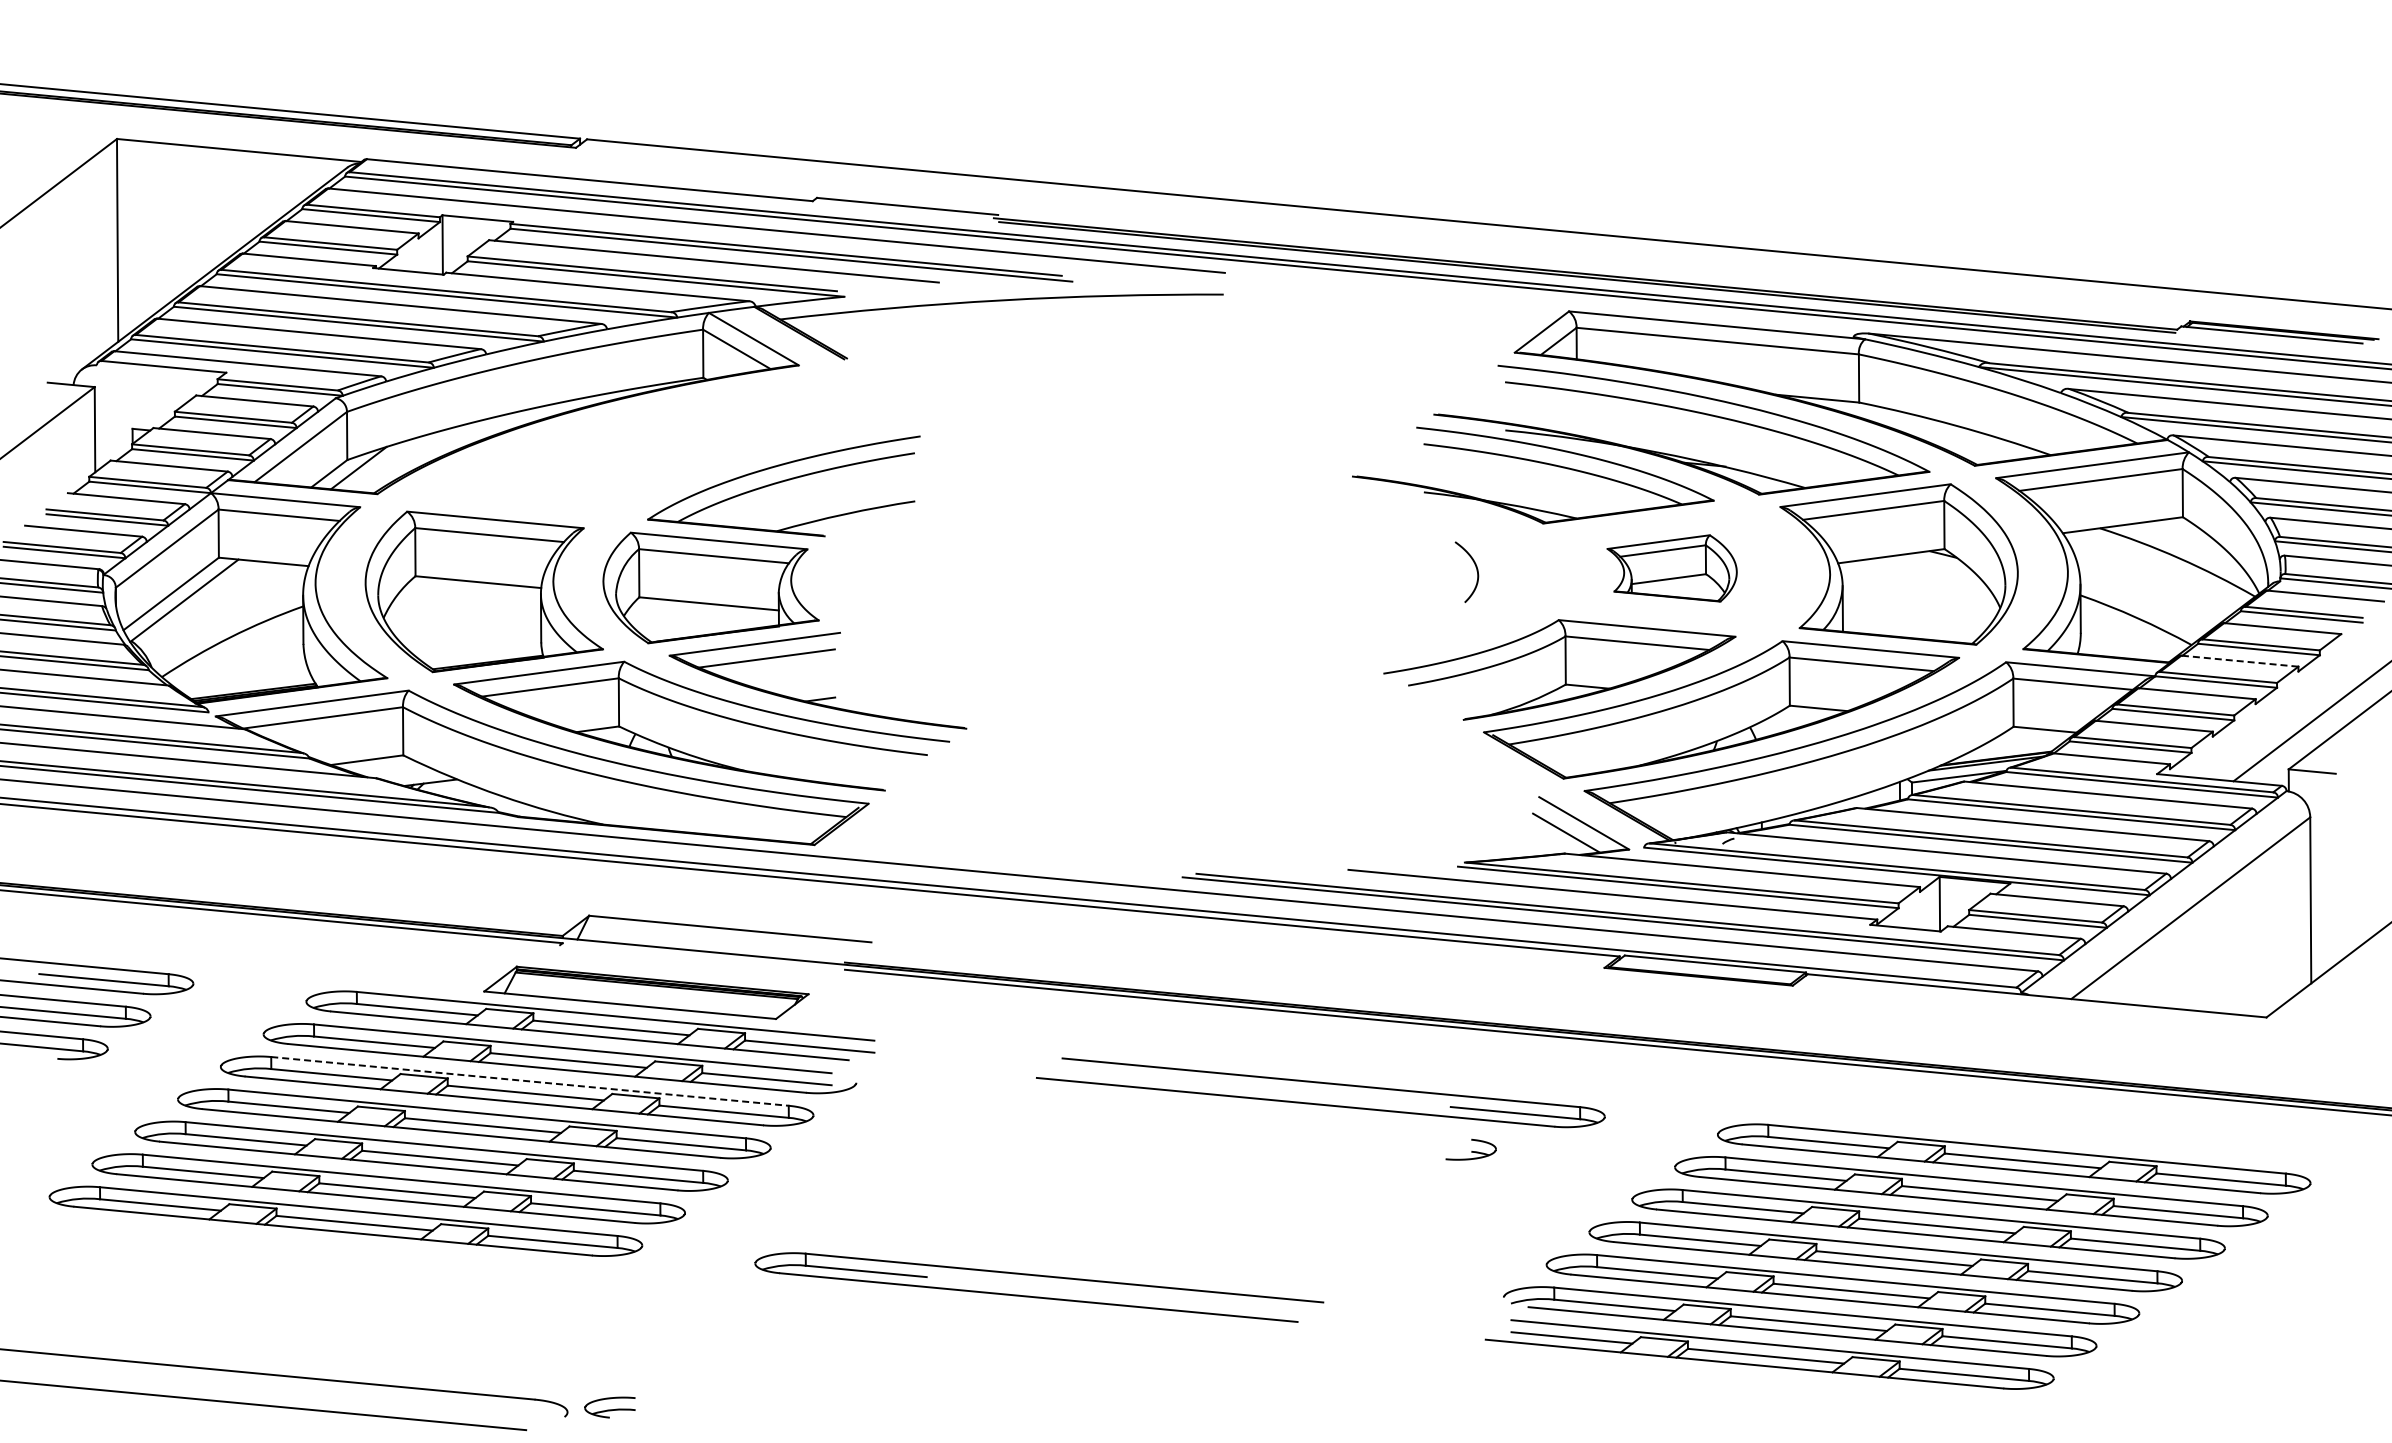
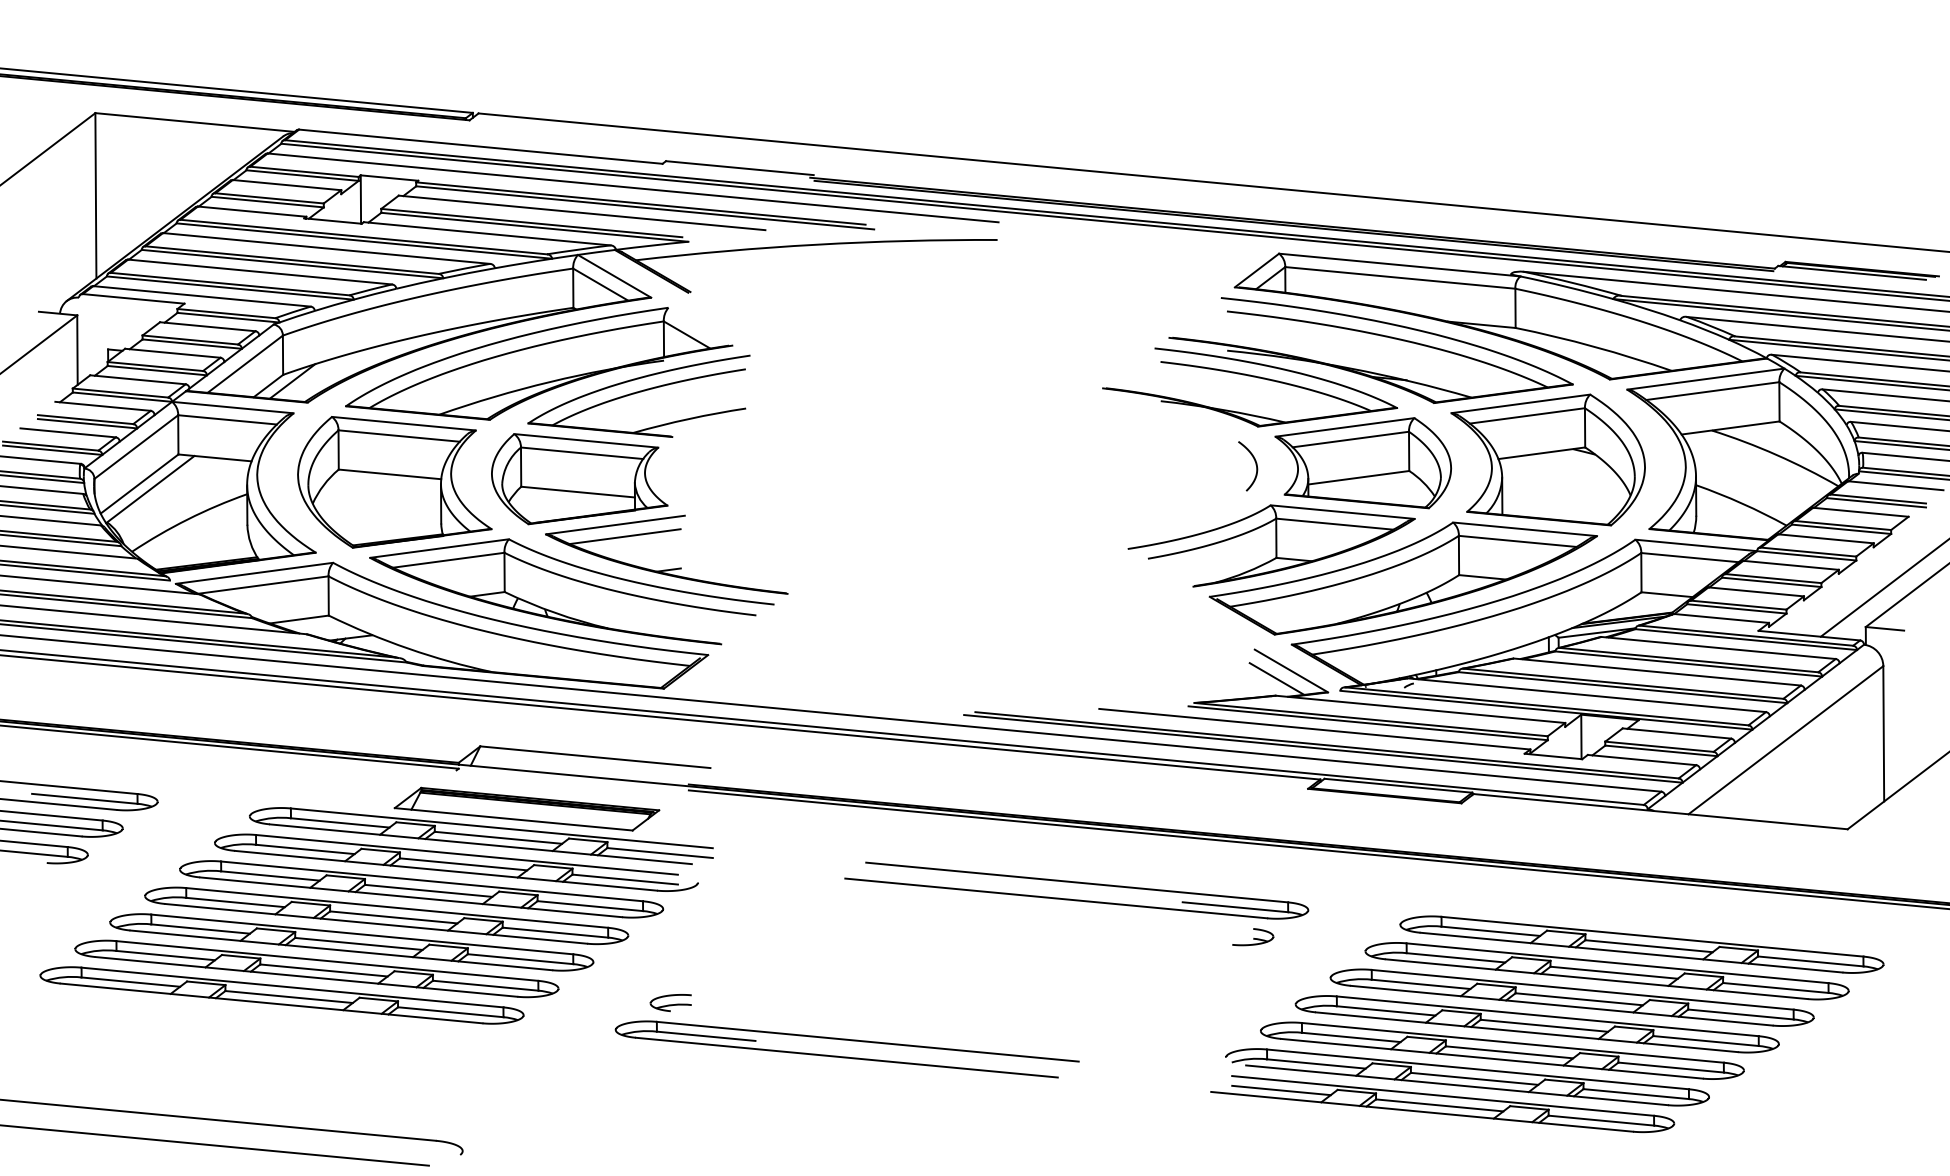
part: (661, 446) -> (539, 363), added
curve: (1475, 567) -> (1255, 462), moved
part: (1671, 568) -> (1362, 463), size x1.67
line: (2239, 661) -> (1825, 539), dashed -> solid
line: (530, 1081) -> (432, 881), dashed -> solid
part: (1470, 1149) -> (1252, 936), moved
part: (609, 1407) -> (670, 1002), moved

